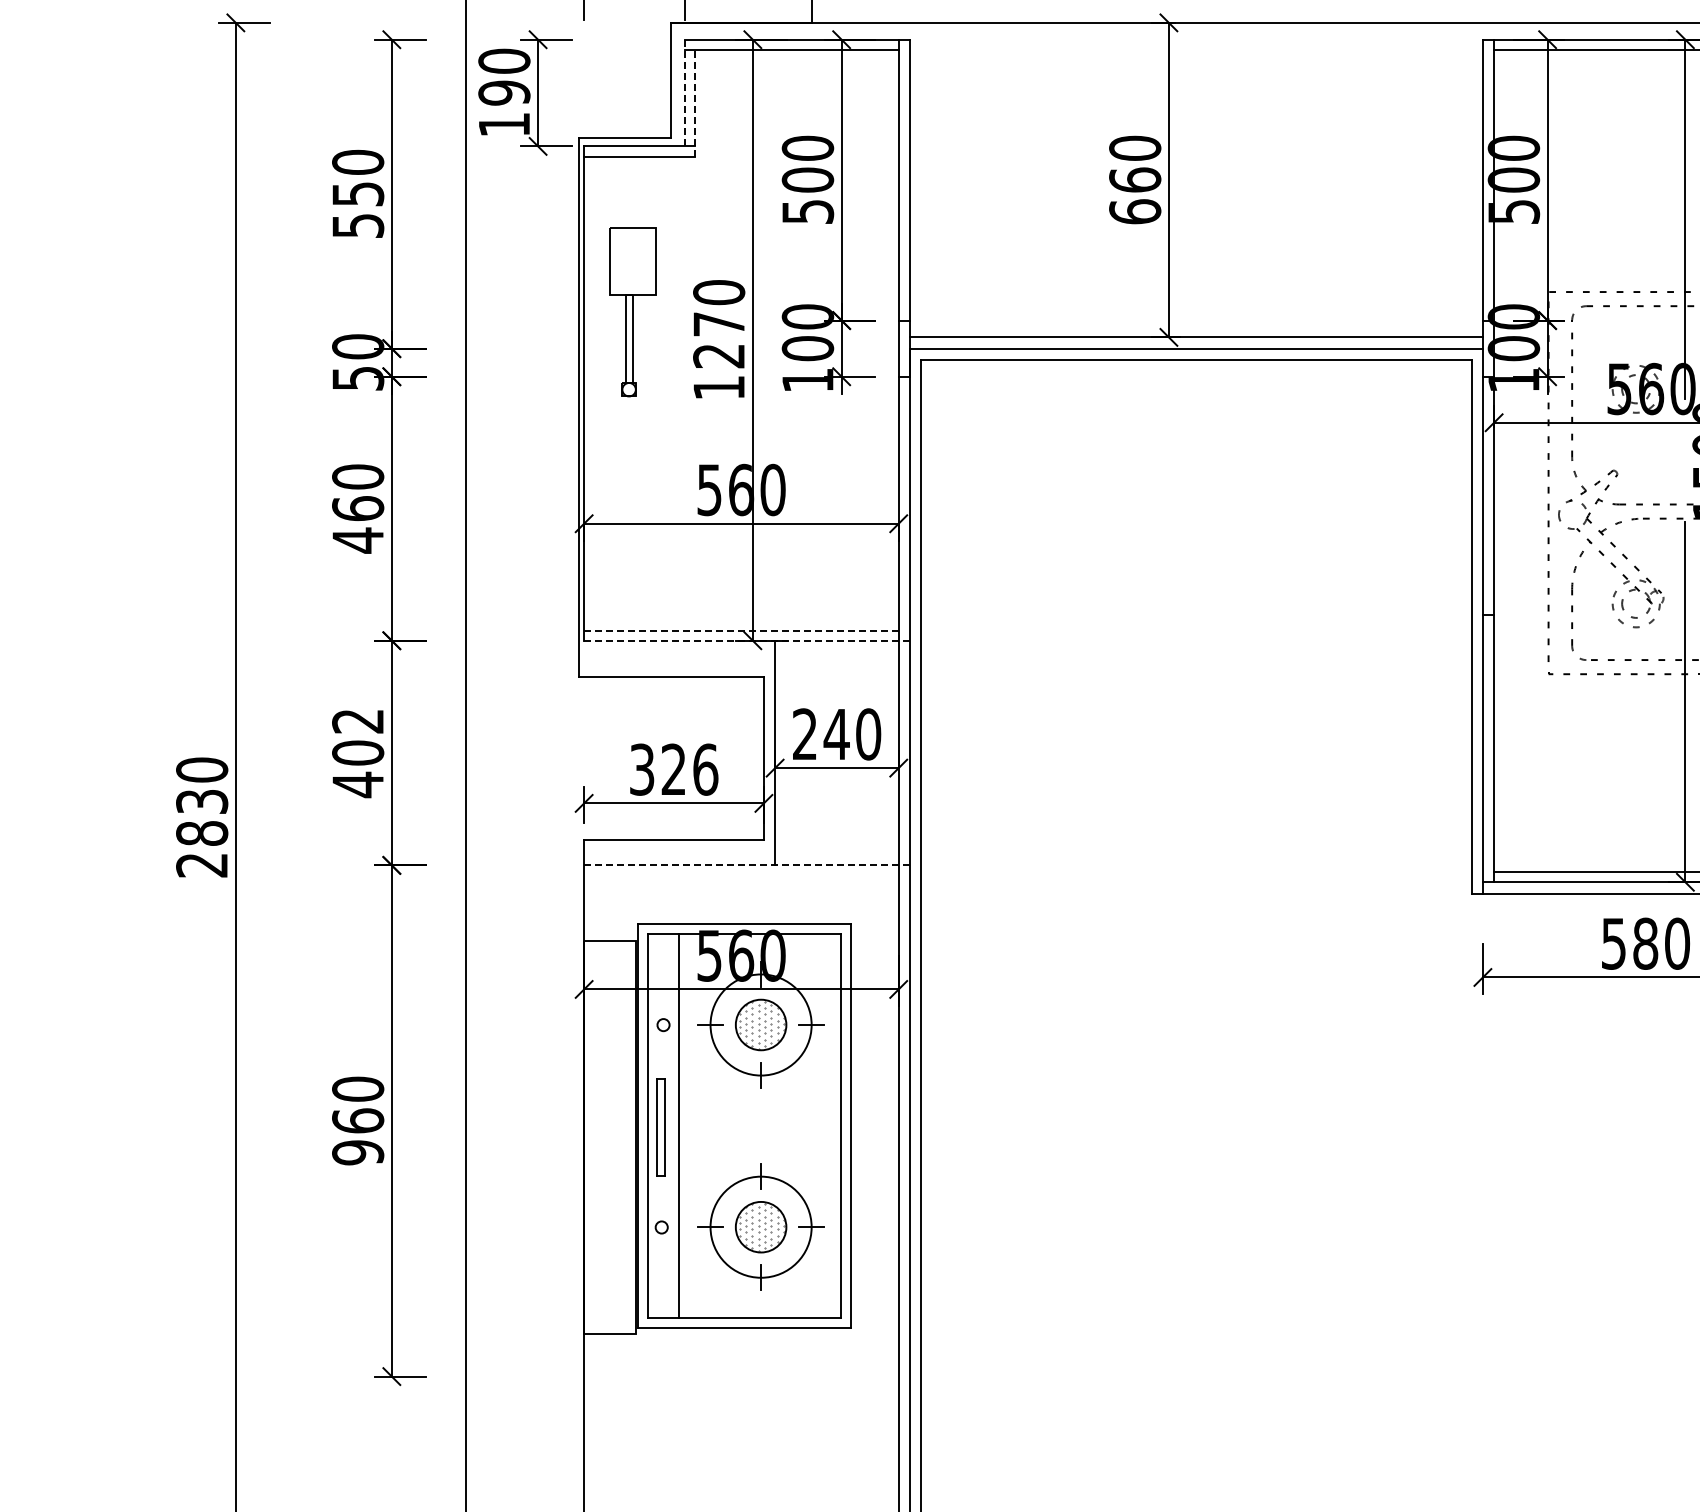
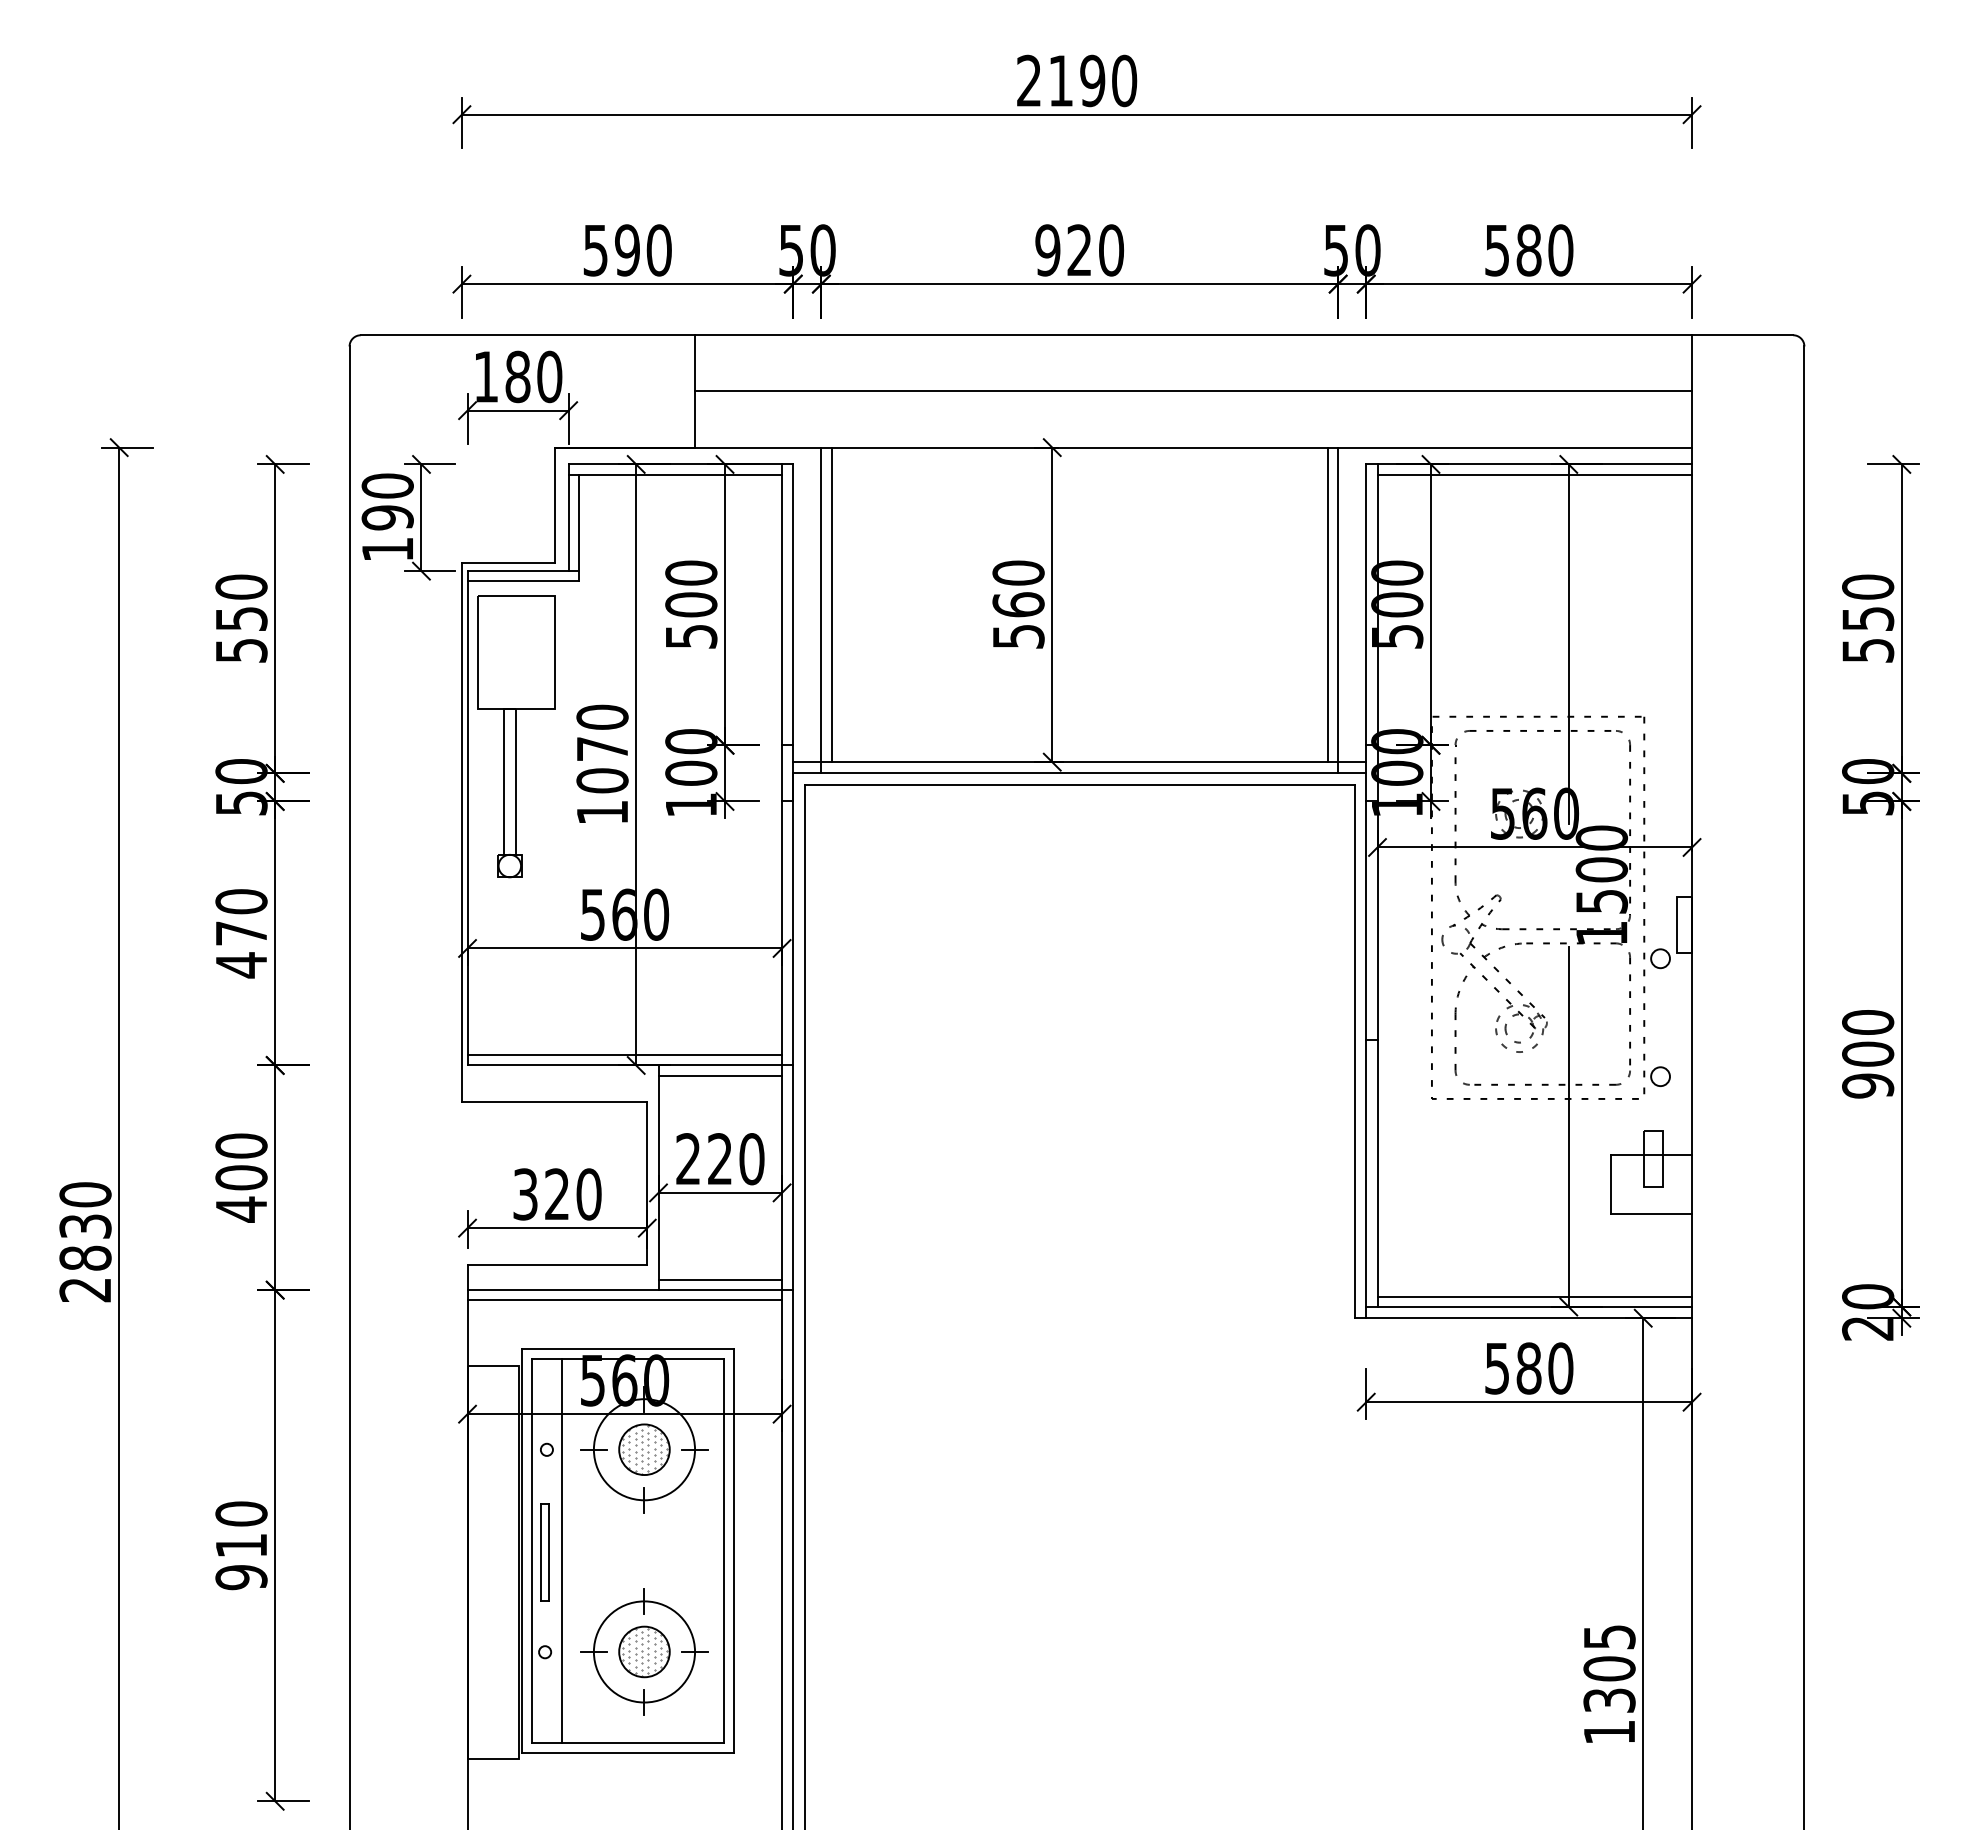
line: (685, 92) -> (568, 517), dashed -> solid
line: (695, 102) -> (578, 527), dashed -> solid
line: (948, 179) -> (831, 604), added
line: (1445, 179) -> (1328, 604), added
line: (938, 185) -> (821, 610), added
line: (1455, 185) -> (1338, 610), added
text: (1135, 210) -> (1018, 635), 660 -> 560
part: (633, 311) -> (516, 736), size x1.67
text: (719, 355) -> (602, 780), 1270 -> 1070
text: (358, 507) -> (241, 932), 460 -> 470
line: (741, 630) -> (624, 1055), dashed -> solid
line: (747, 640) -> (630, 1065), dashed -> solid
line: (837, 650) -> (720, 1075), added
text: (358, 720) -> (241, 1145), 402 -> 400
text: (836, 733) -> (719, 1158), 240 -> 220
text: (705, 769) -> (588, 1194), 326 -> 320
line: (837, 855) -> (720, 1280), added
line: (747, 865) -> (630, 1290), dashed -> solid
line: (741, 875) -> (624, 1300), added
text: (358, 1120) -> (241, 1545), 960 -> 910

